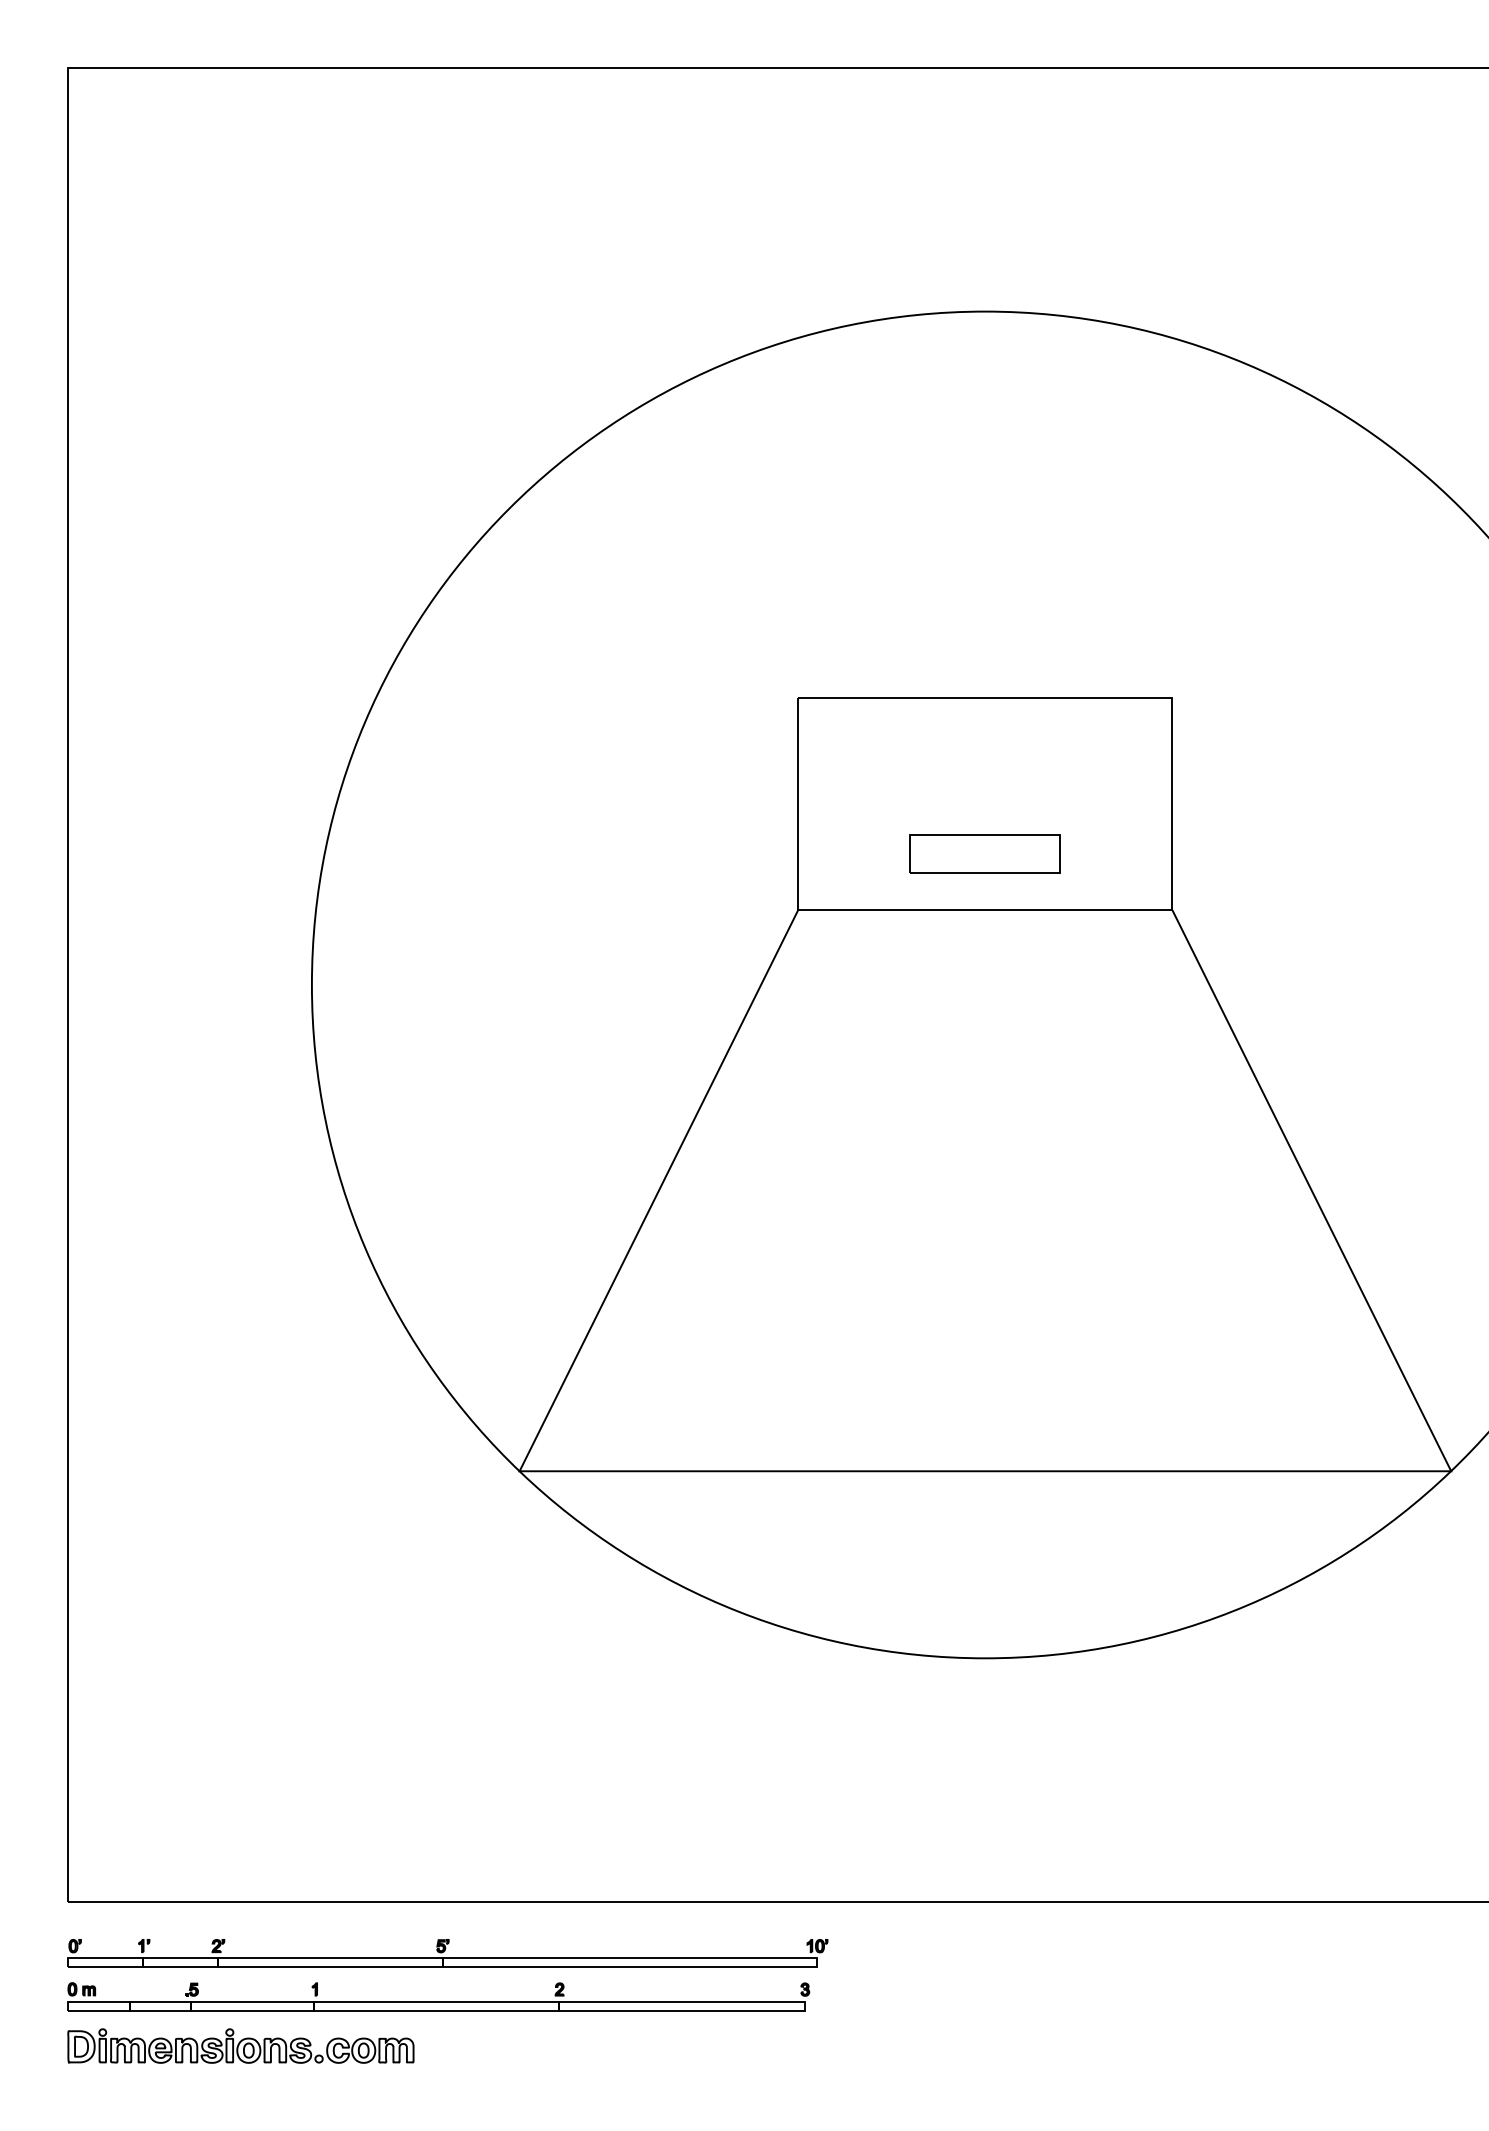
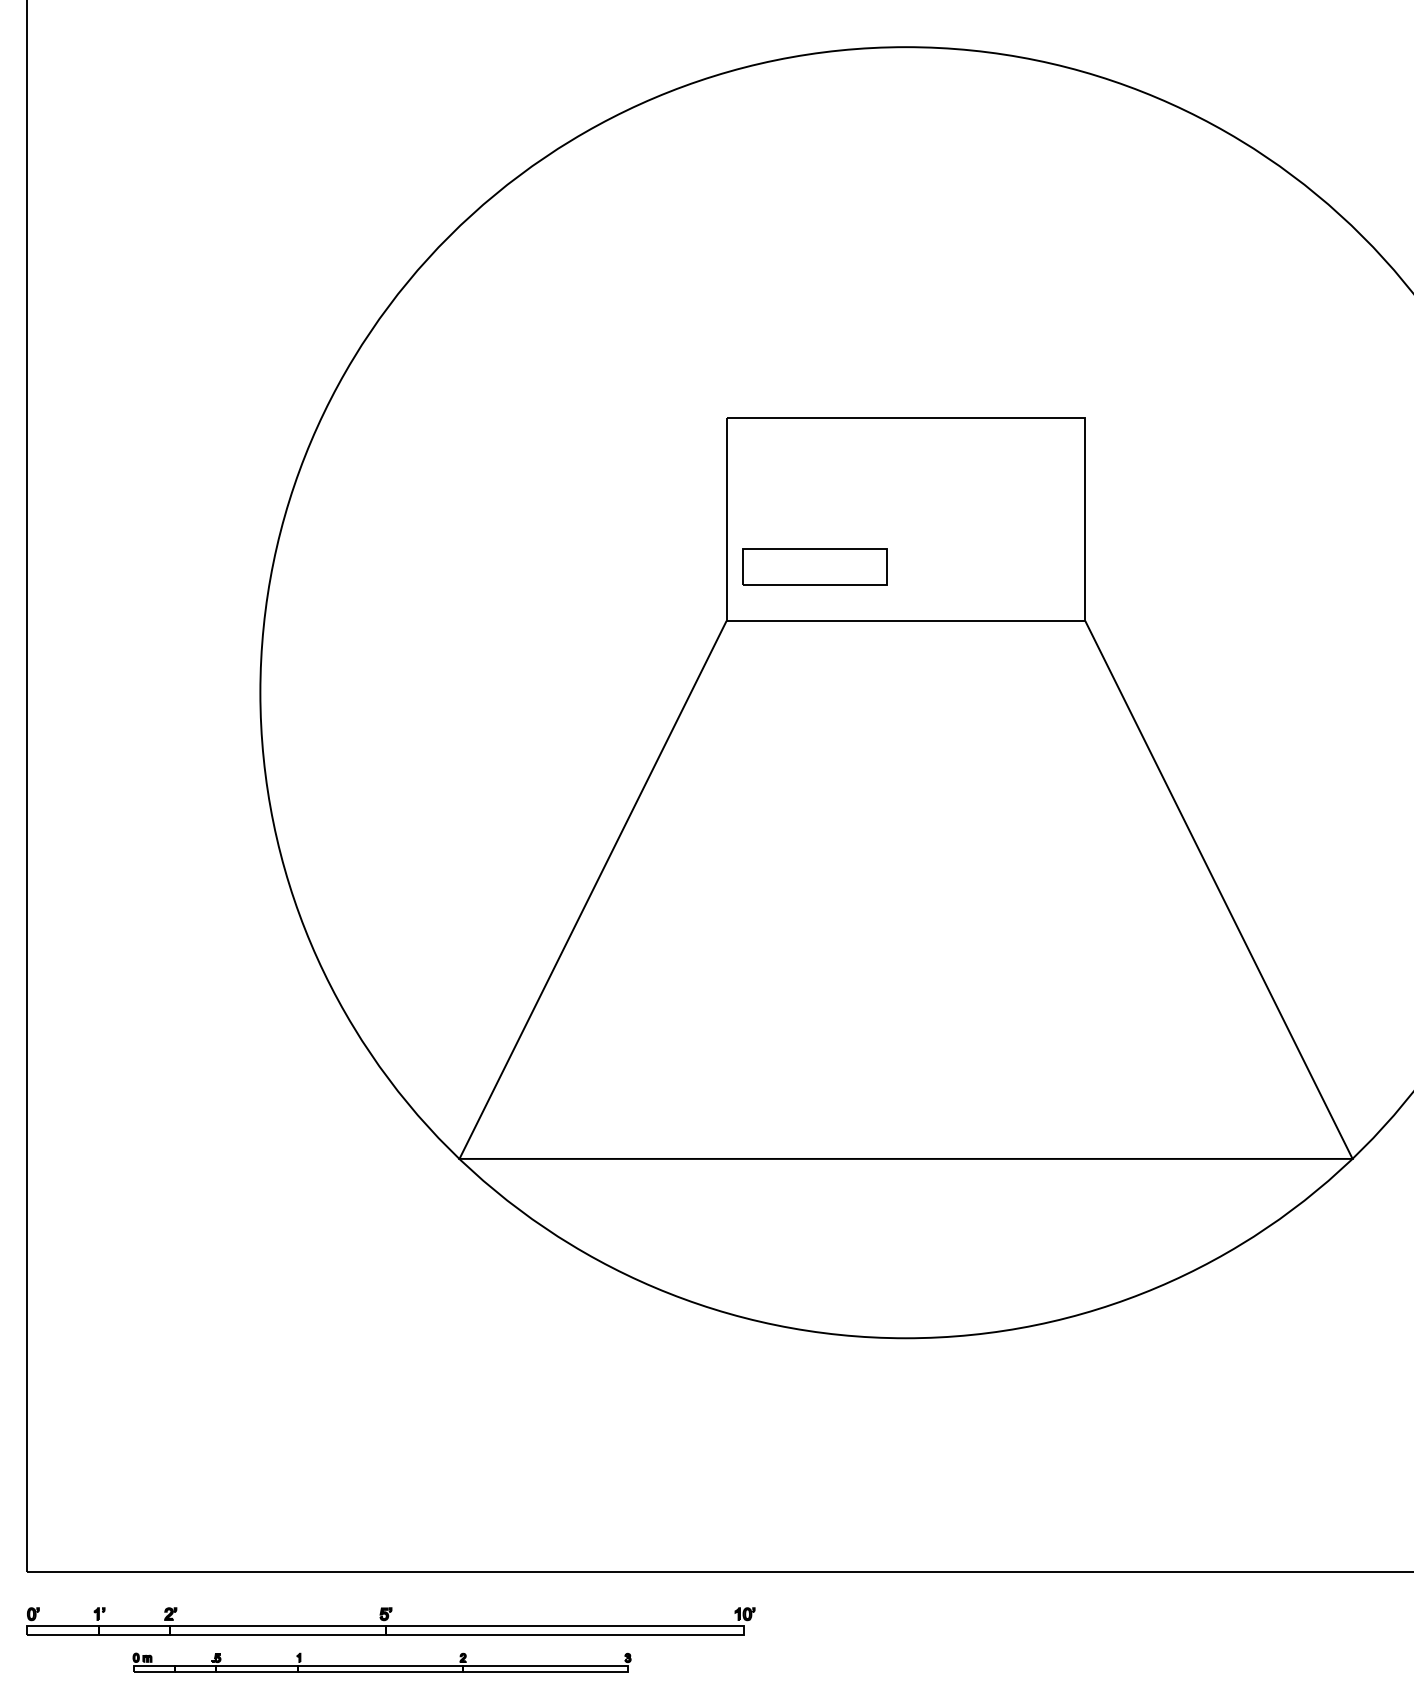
part: (984, 853) -> (814, 566), moved
part: (438, 1996) -> (381, 1662), size x0.7

